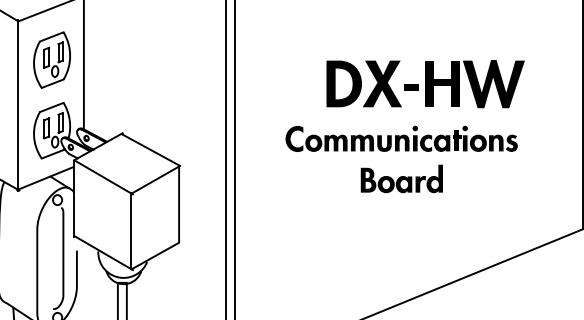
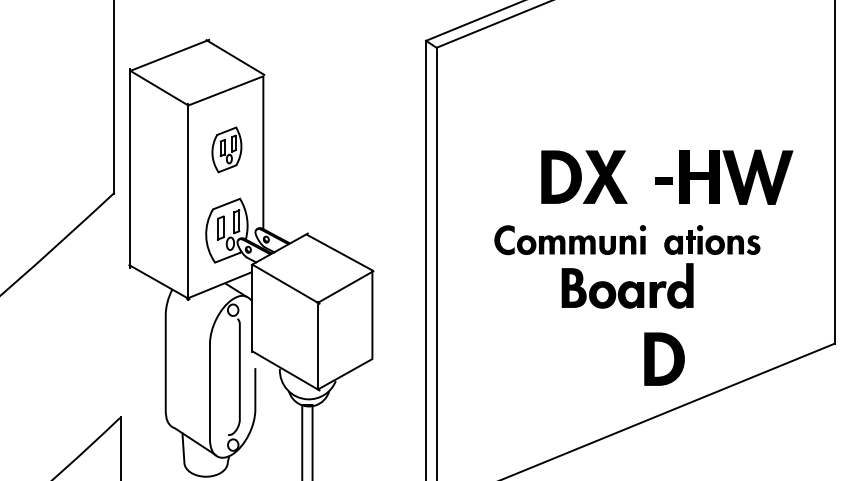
part: (51, 59) -> (226, 149), size x0.7
part: (464, 83) -> (724, 176), moved
fill: (426, 143) -> (655, 245), removed
part: (401, 178) -> (627, 285), size x1.4
part: (434, 242) -> (664, 358), added

